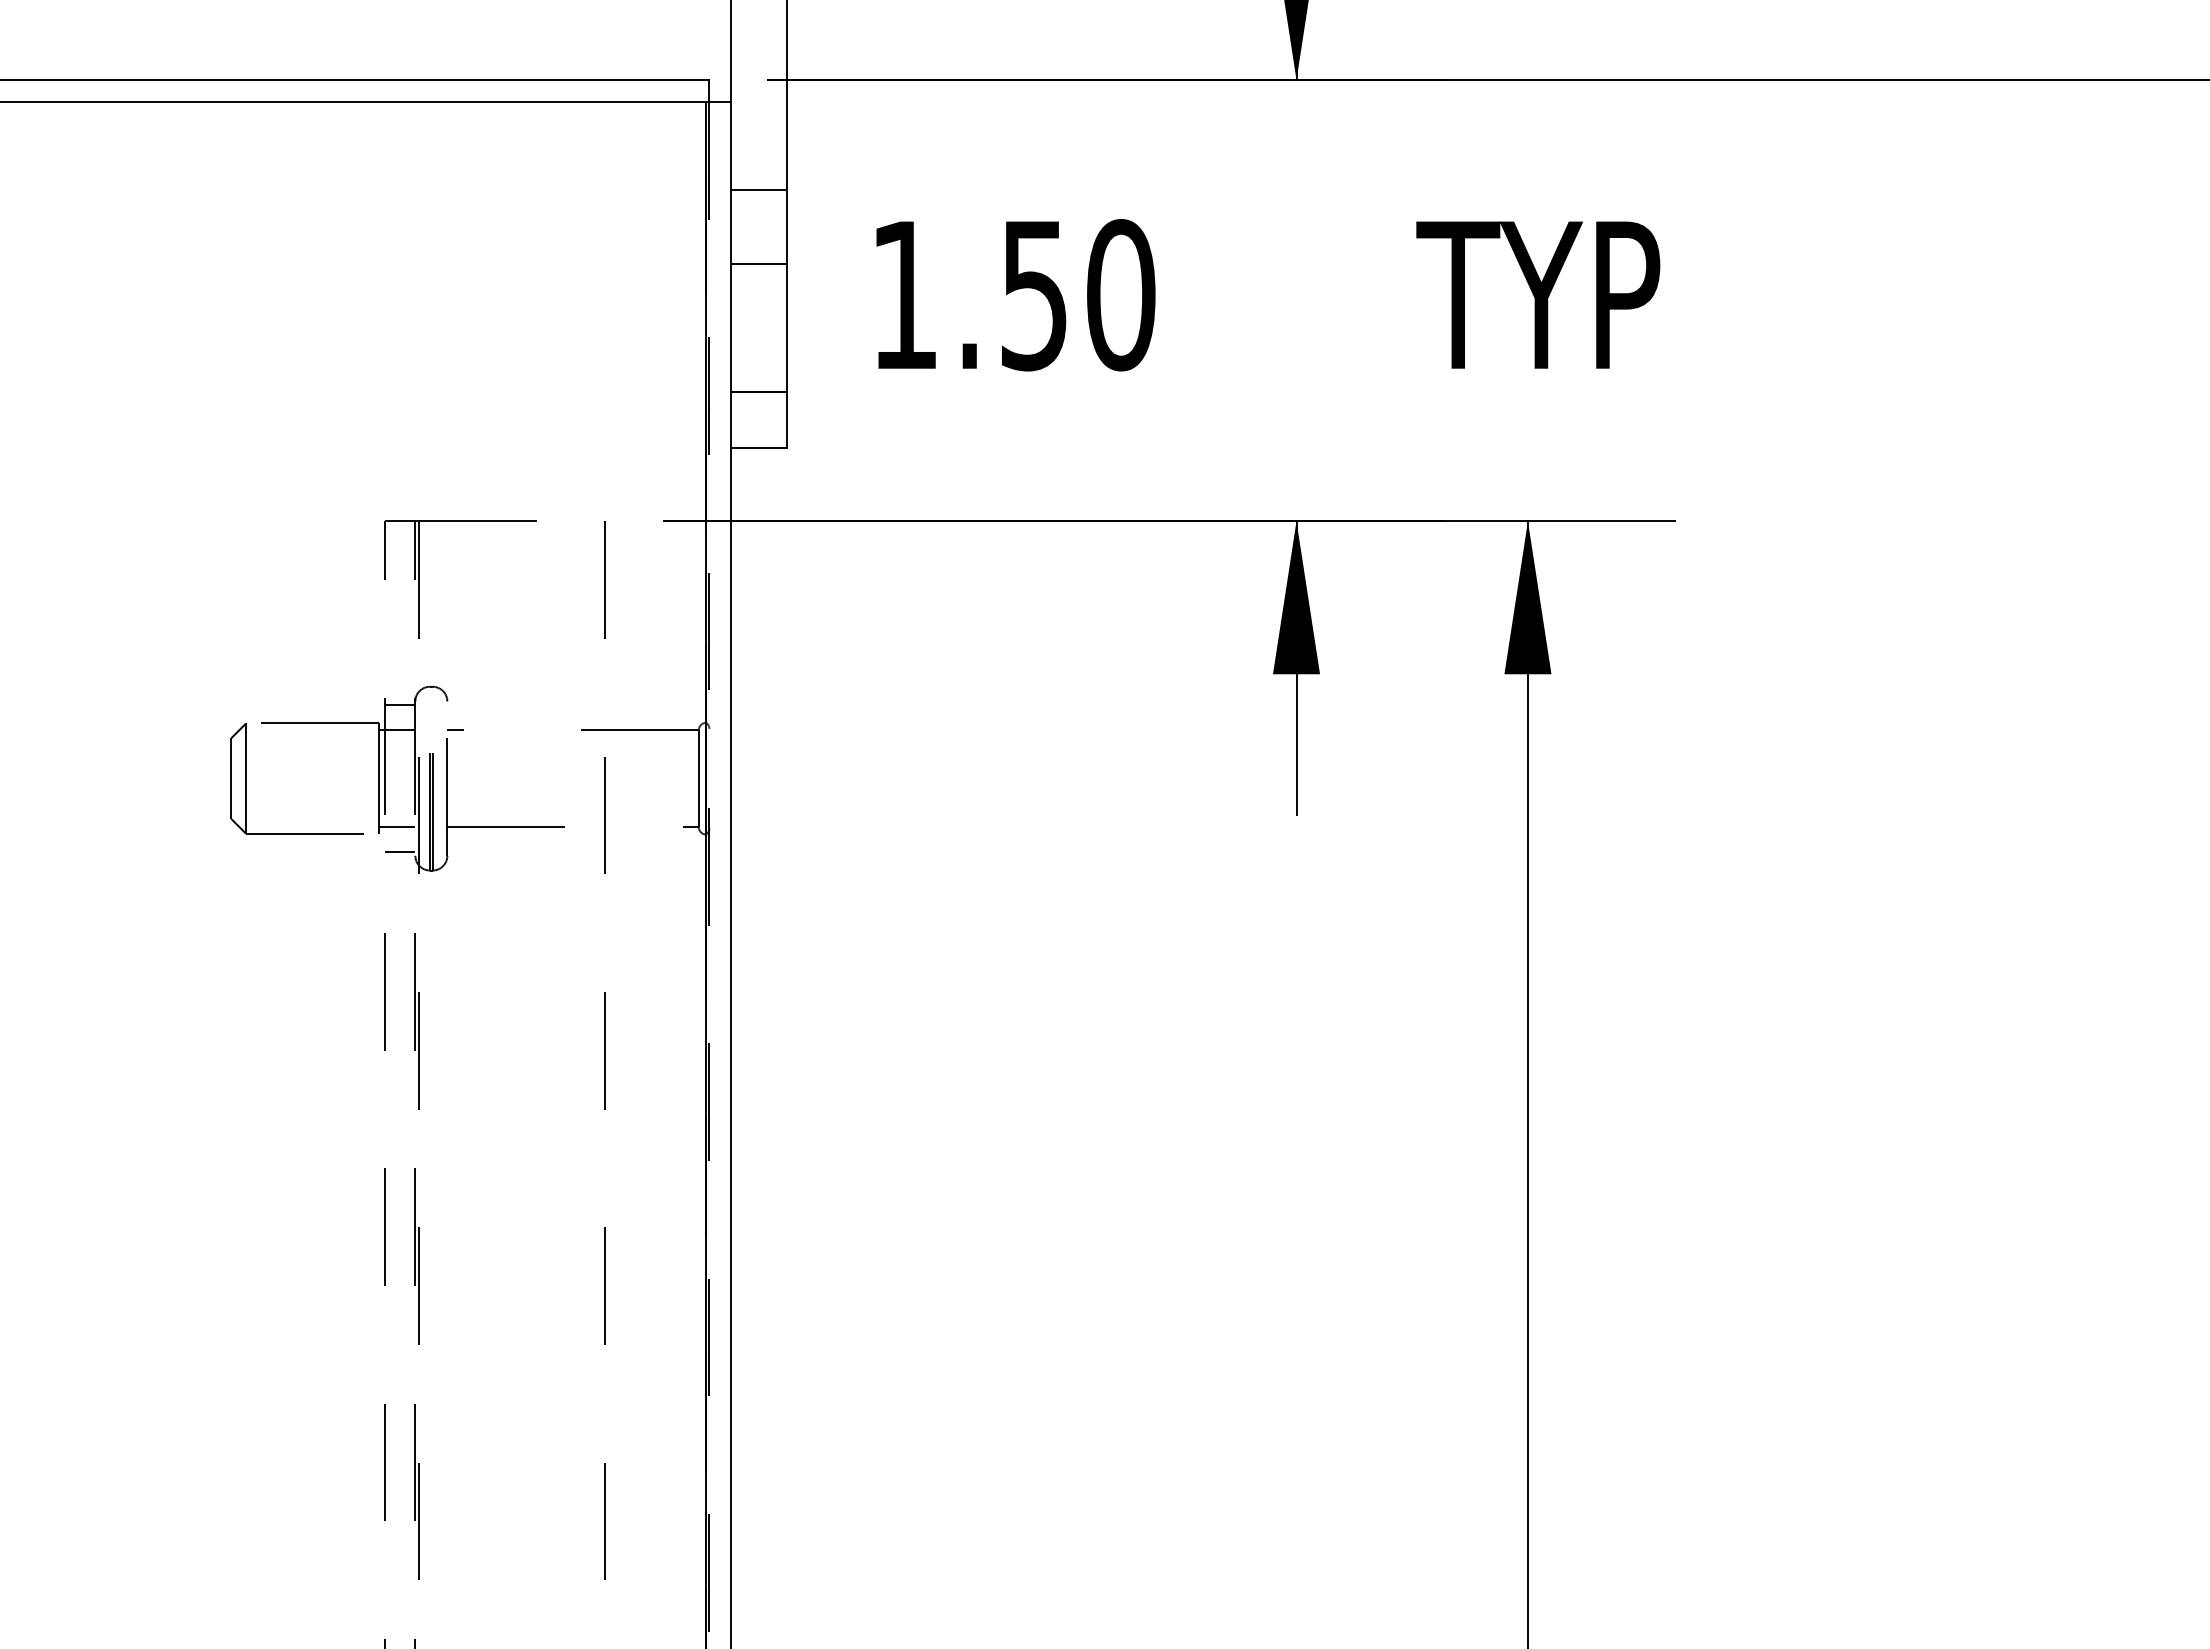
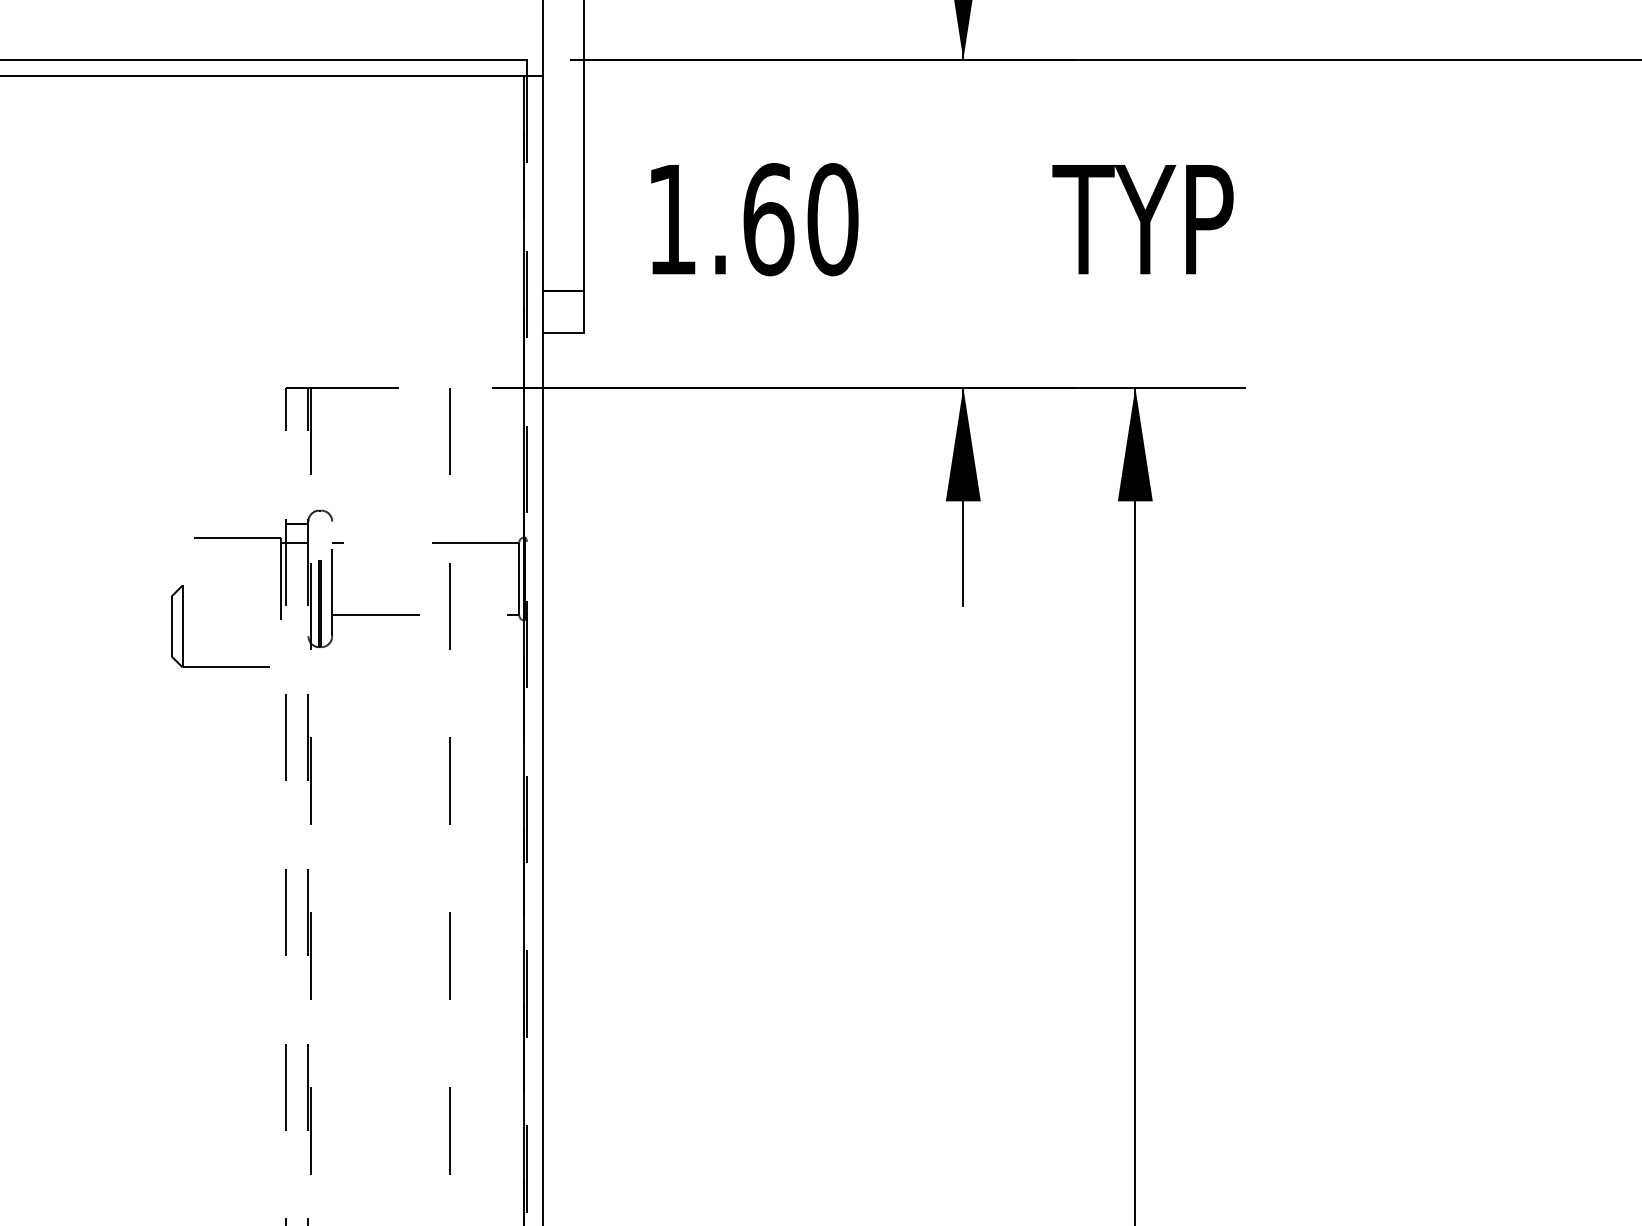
line: (758, 190) -> (563, 141), removed
line: (758, 263) -> (563, 196), removed
text: (1035, 295) -> (769, 219), 1.50 -> 1.60
part: (246, 778) -> (182, 626), moved
line: (396, 827) -> (294, 615), removed
line: (399, 852) -> (296, 633), removed

